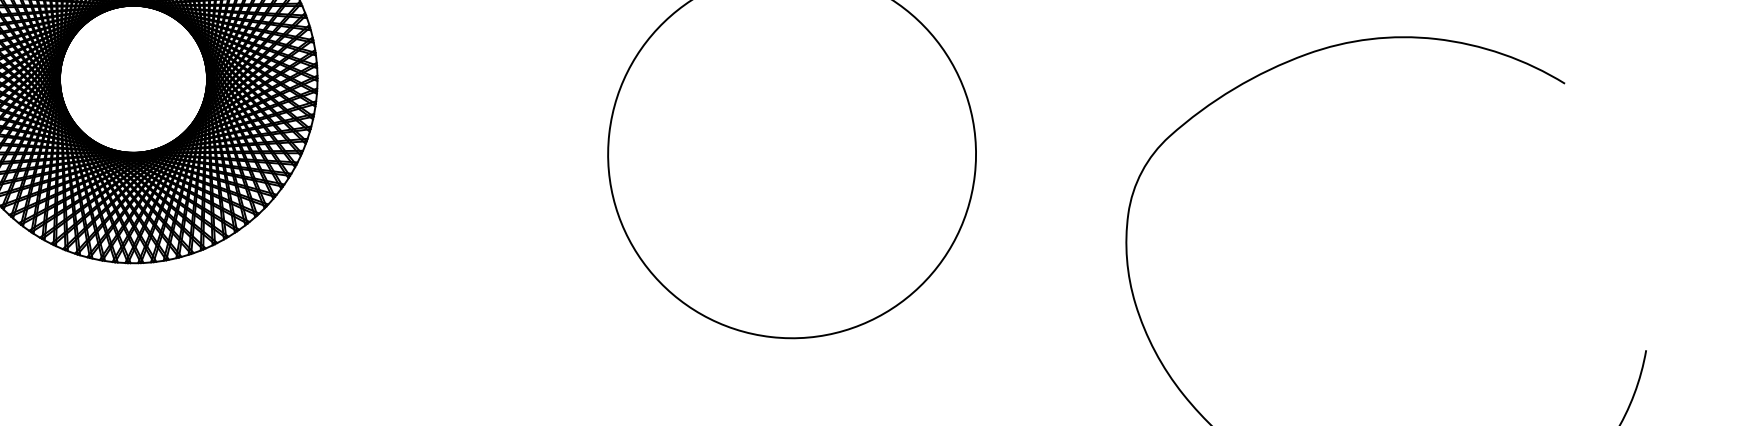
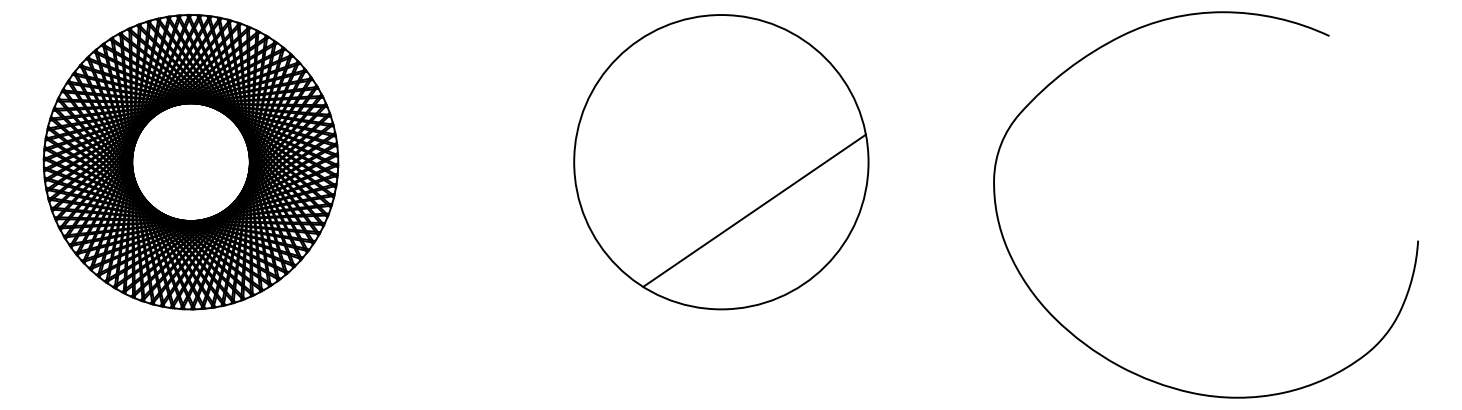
line: (826, 218) -> (754, 210), added

